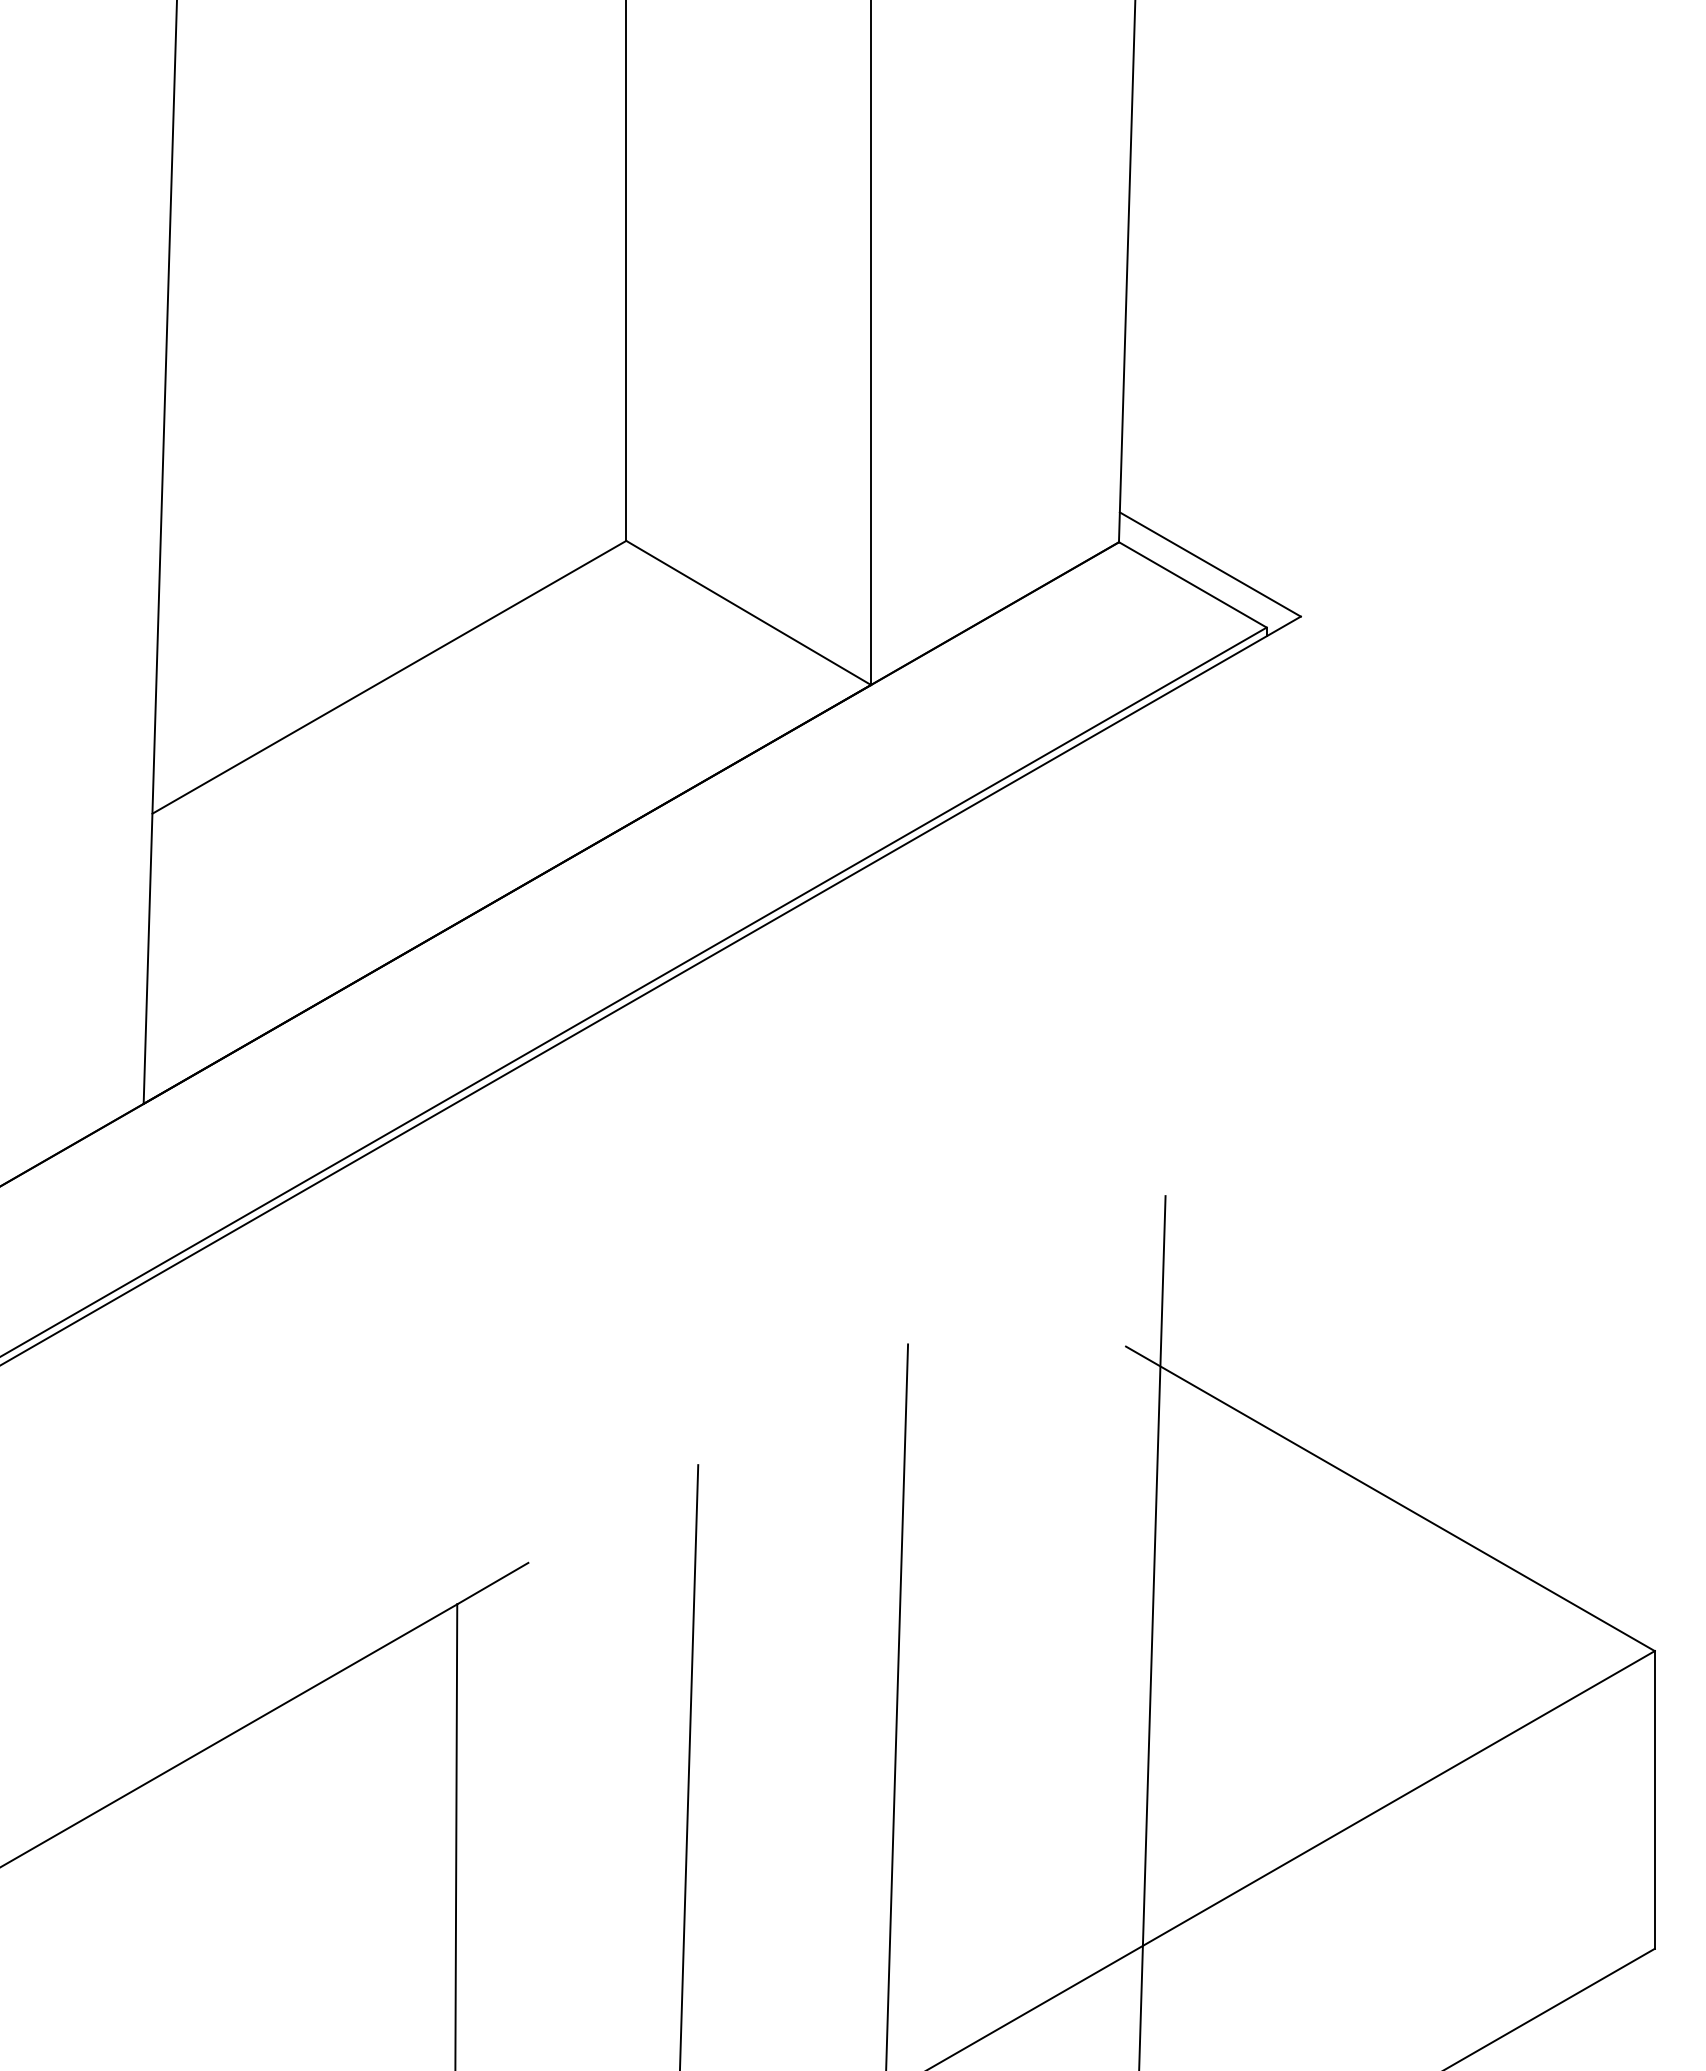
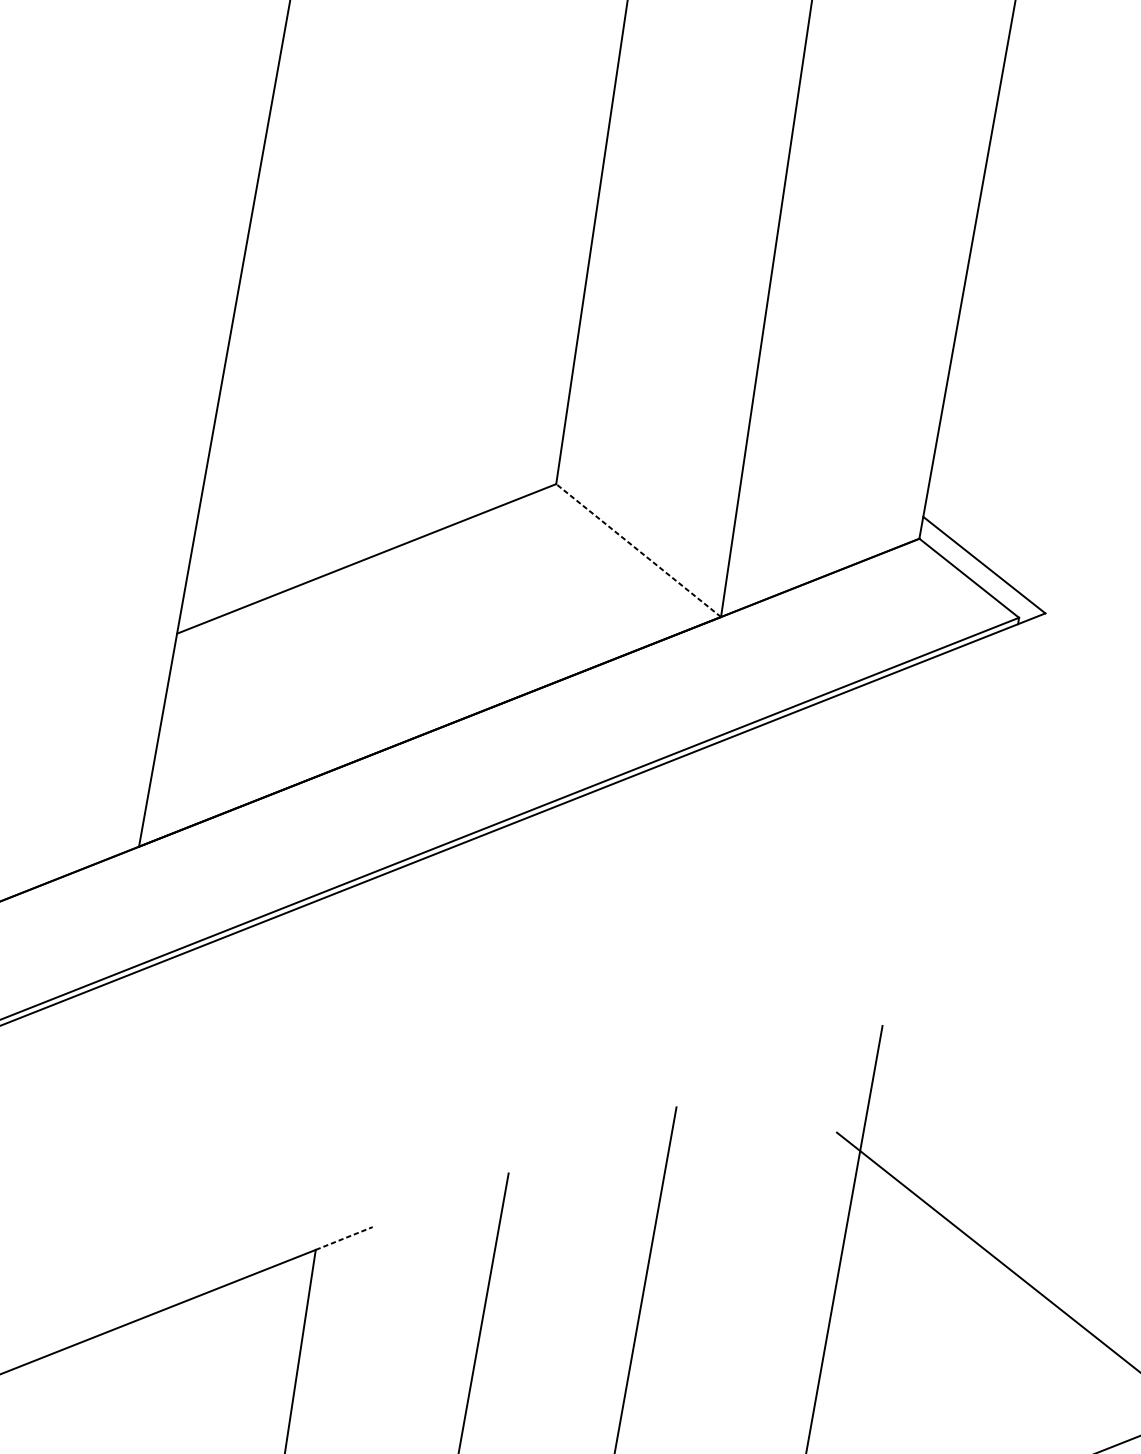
line: (748, 612) -> (638, 550), solid -> dashed
line: (493, 1583) -> (344, 1238), solid -> dashed

